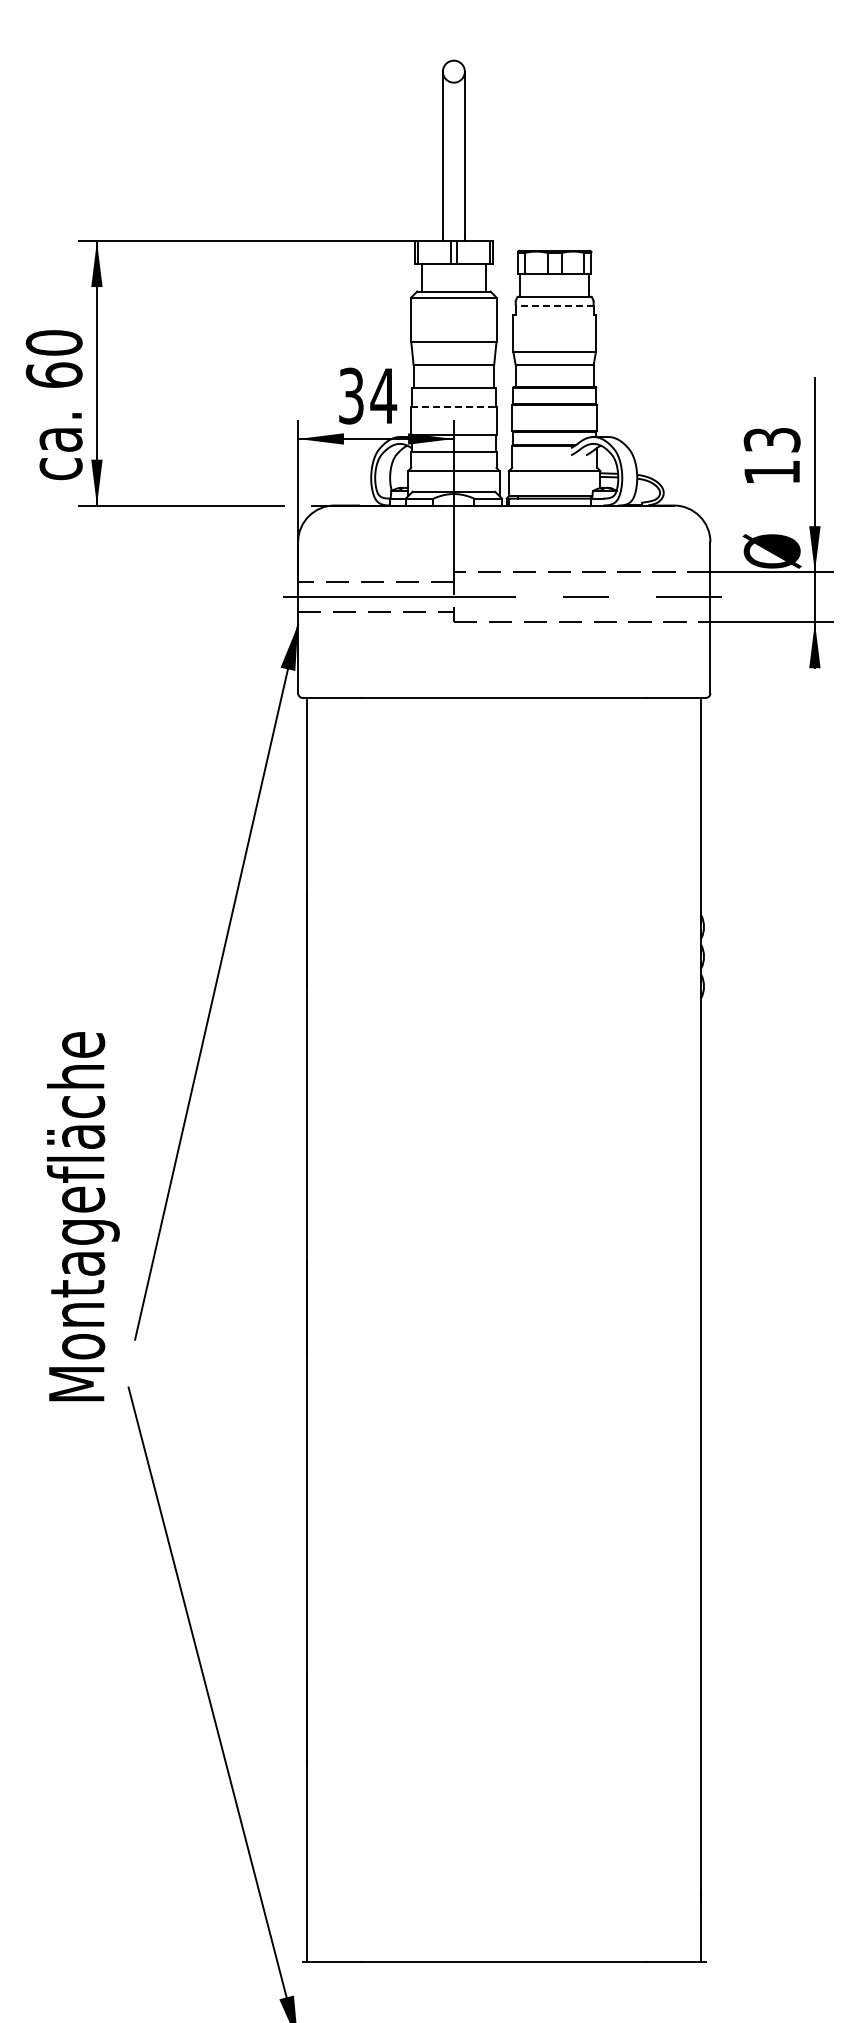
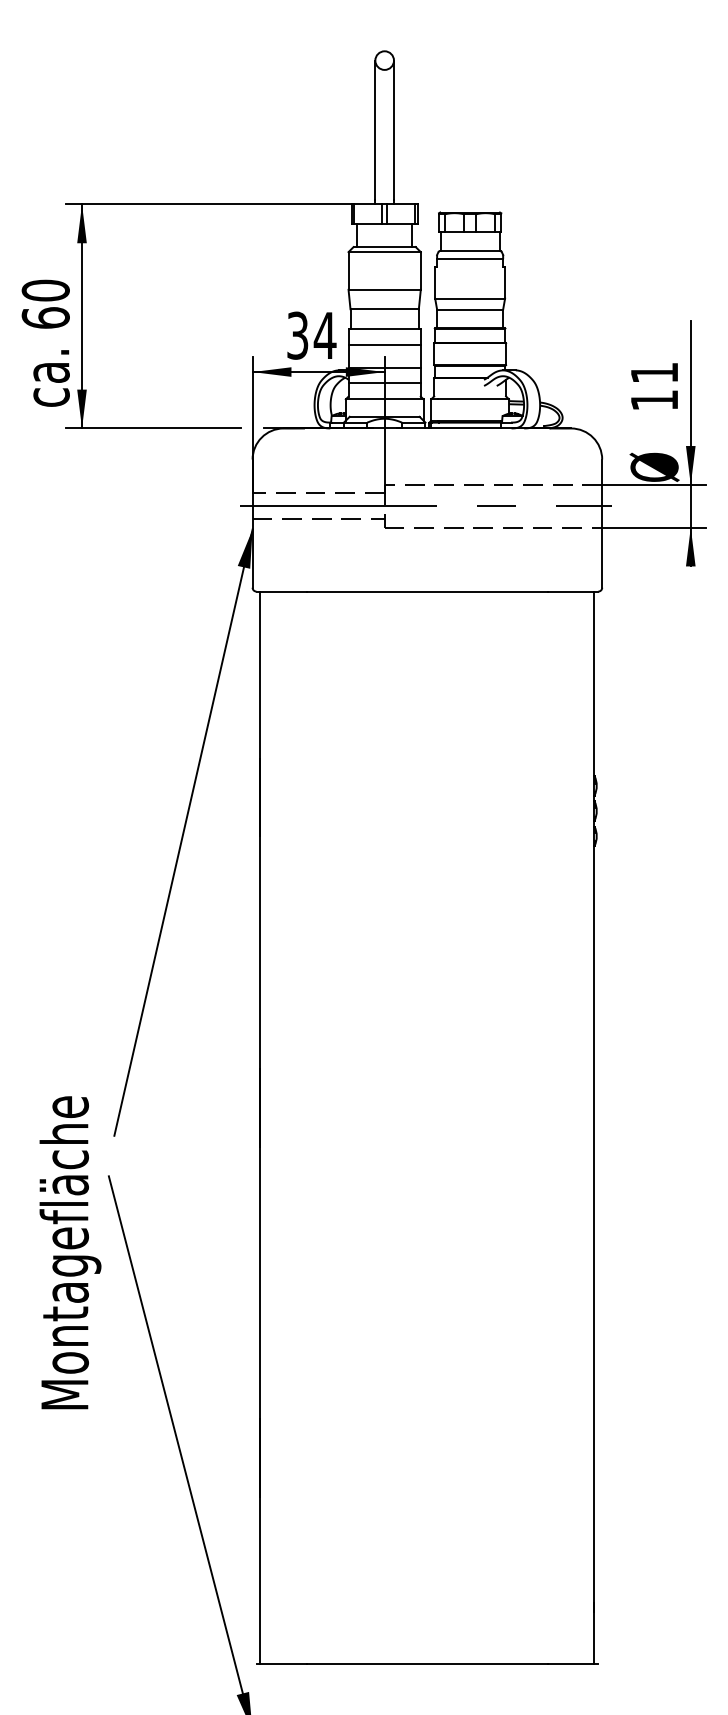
line: (554, 305) -> (469, 258), dashed -> solid
line: (453, 407) -> (384, 345), dashed -> solid
text: (771, 440) -> (653, 373), 13 -> 11
text: (83, 1216) -> (70, 1252), moved

